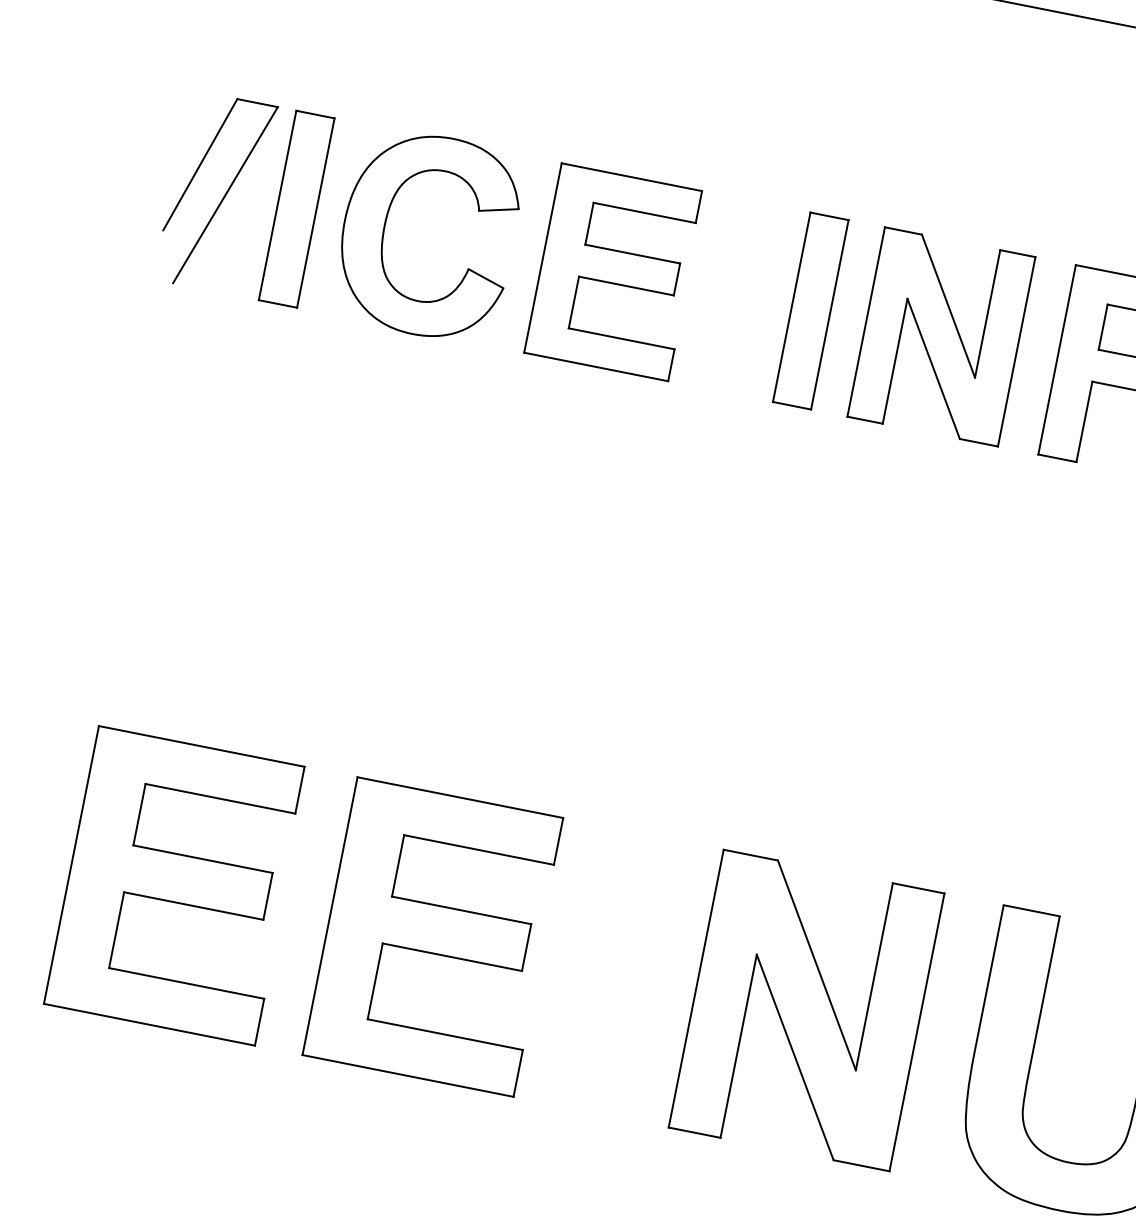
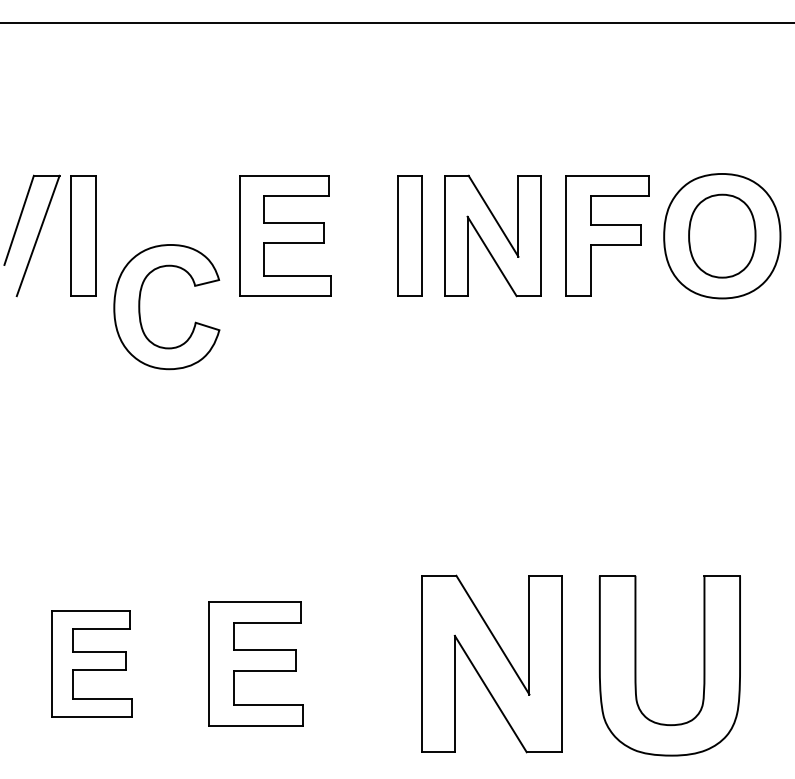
part: (386, 227) -> (140, 307), moved
part: (176, 884) -> (91, 663), size x0.6
part: (434, 935) -> (255, 663), size x0.7

